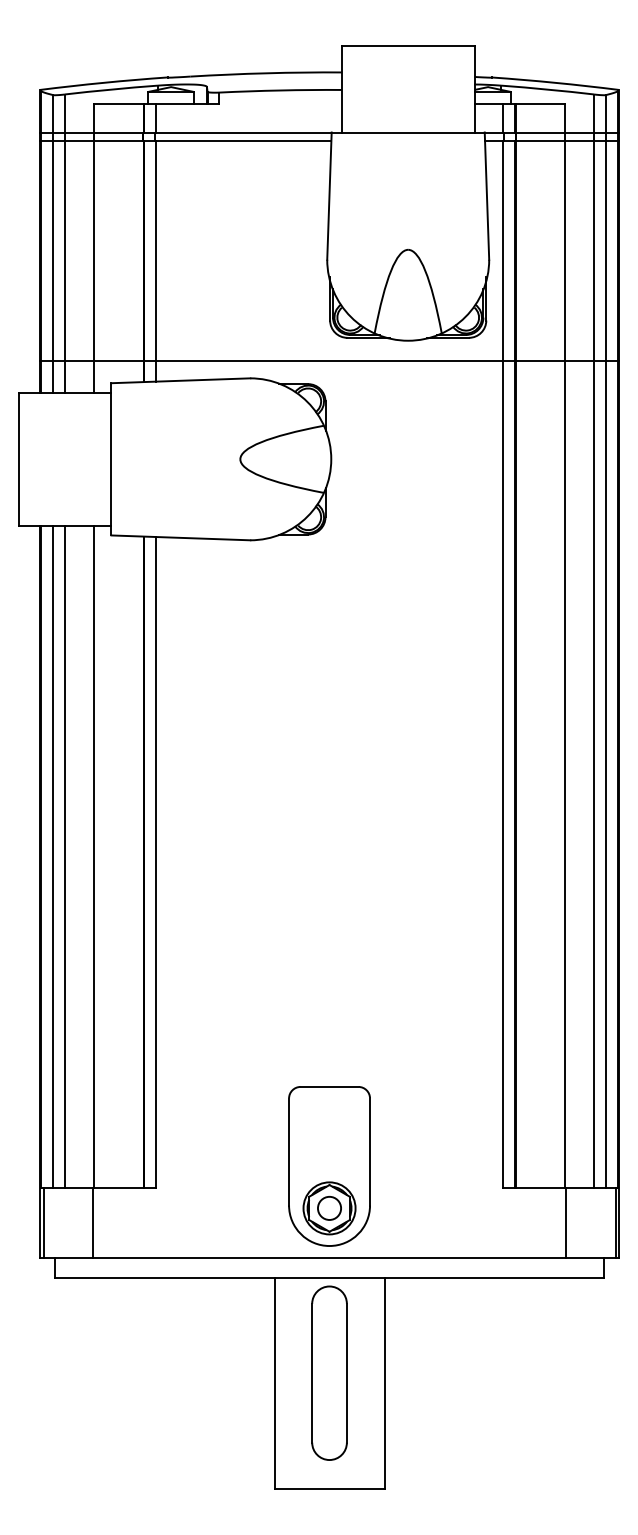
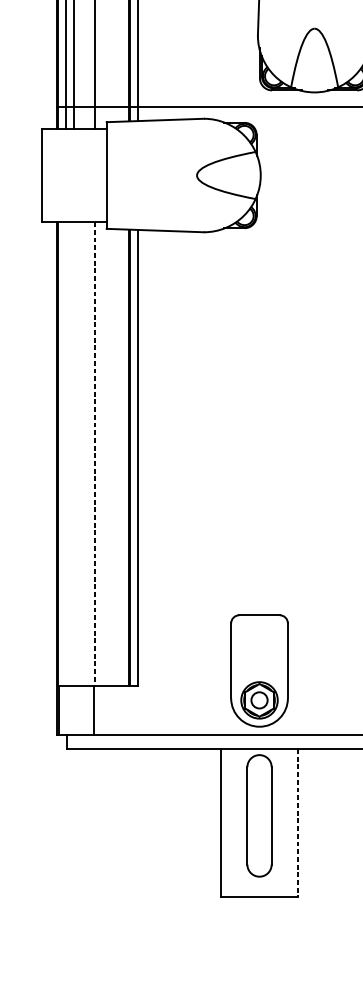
line: (53, 856) -> (66, 453), removed
line: (64, 856) -> (73, 453), removed
line: (94, 857) -> (94, 454), solid -> dashed
line: (384, 1383) -> (298, 823), solid -> dashed

